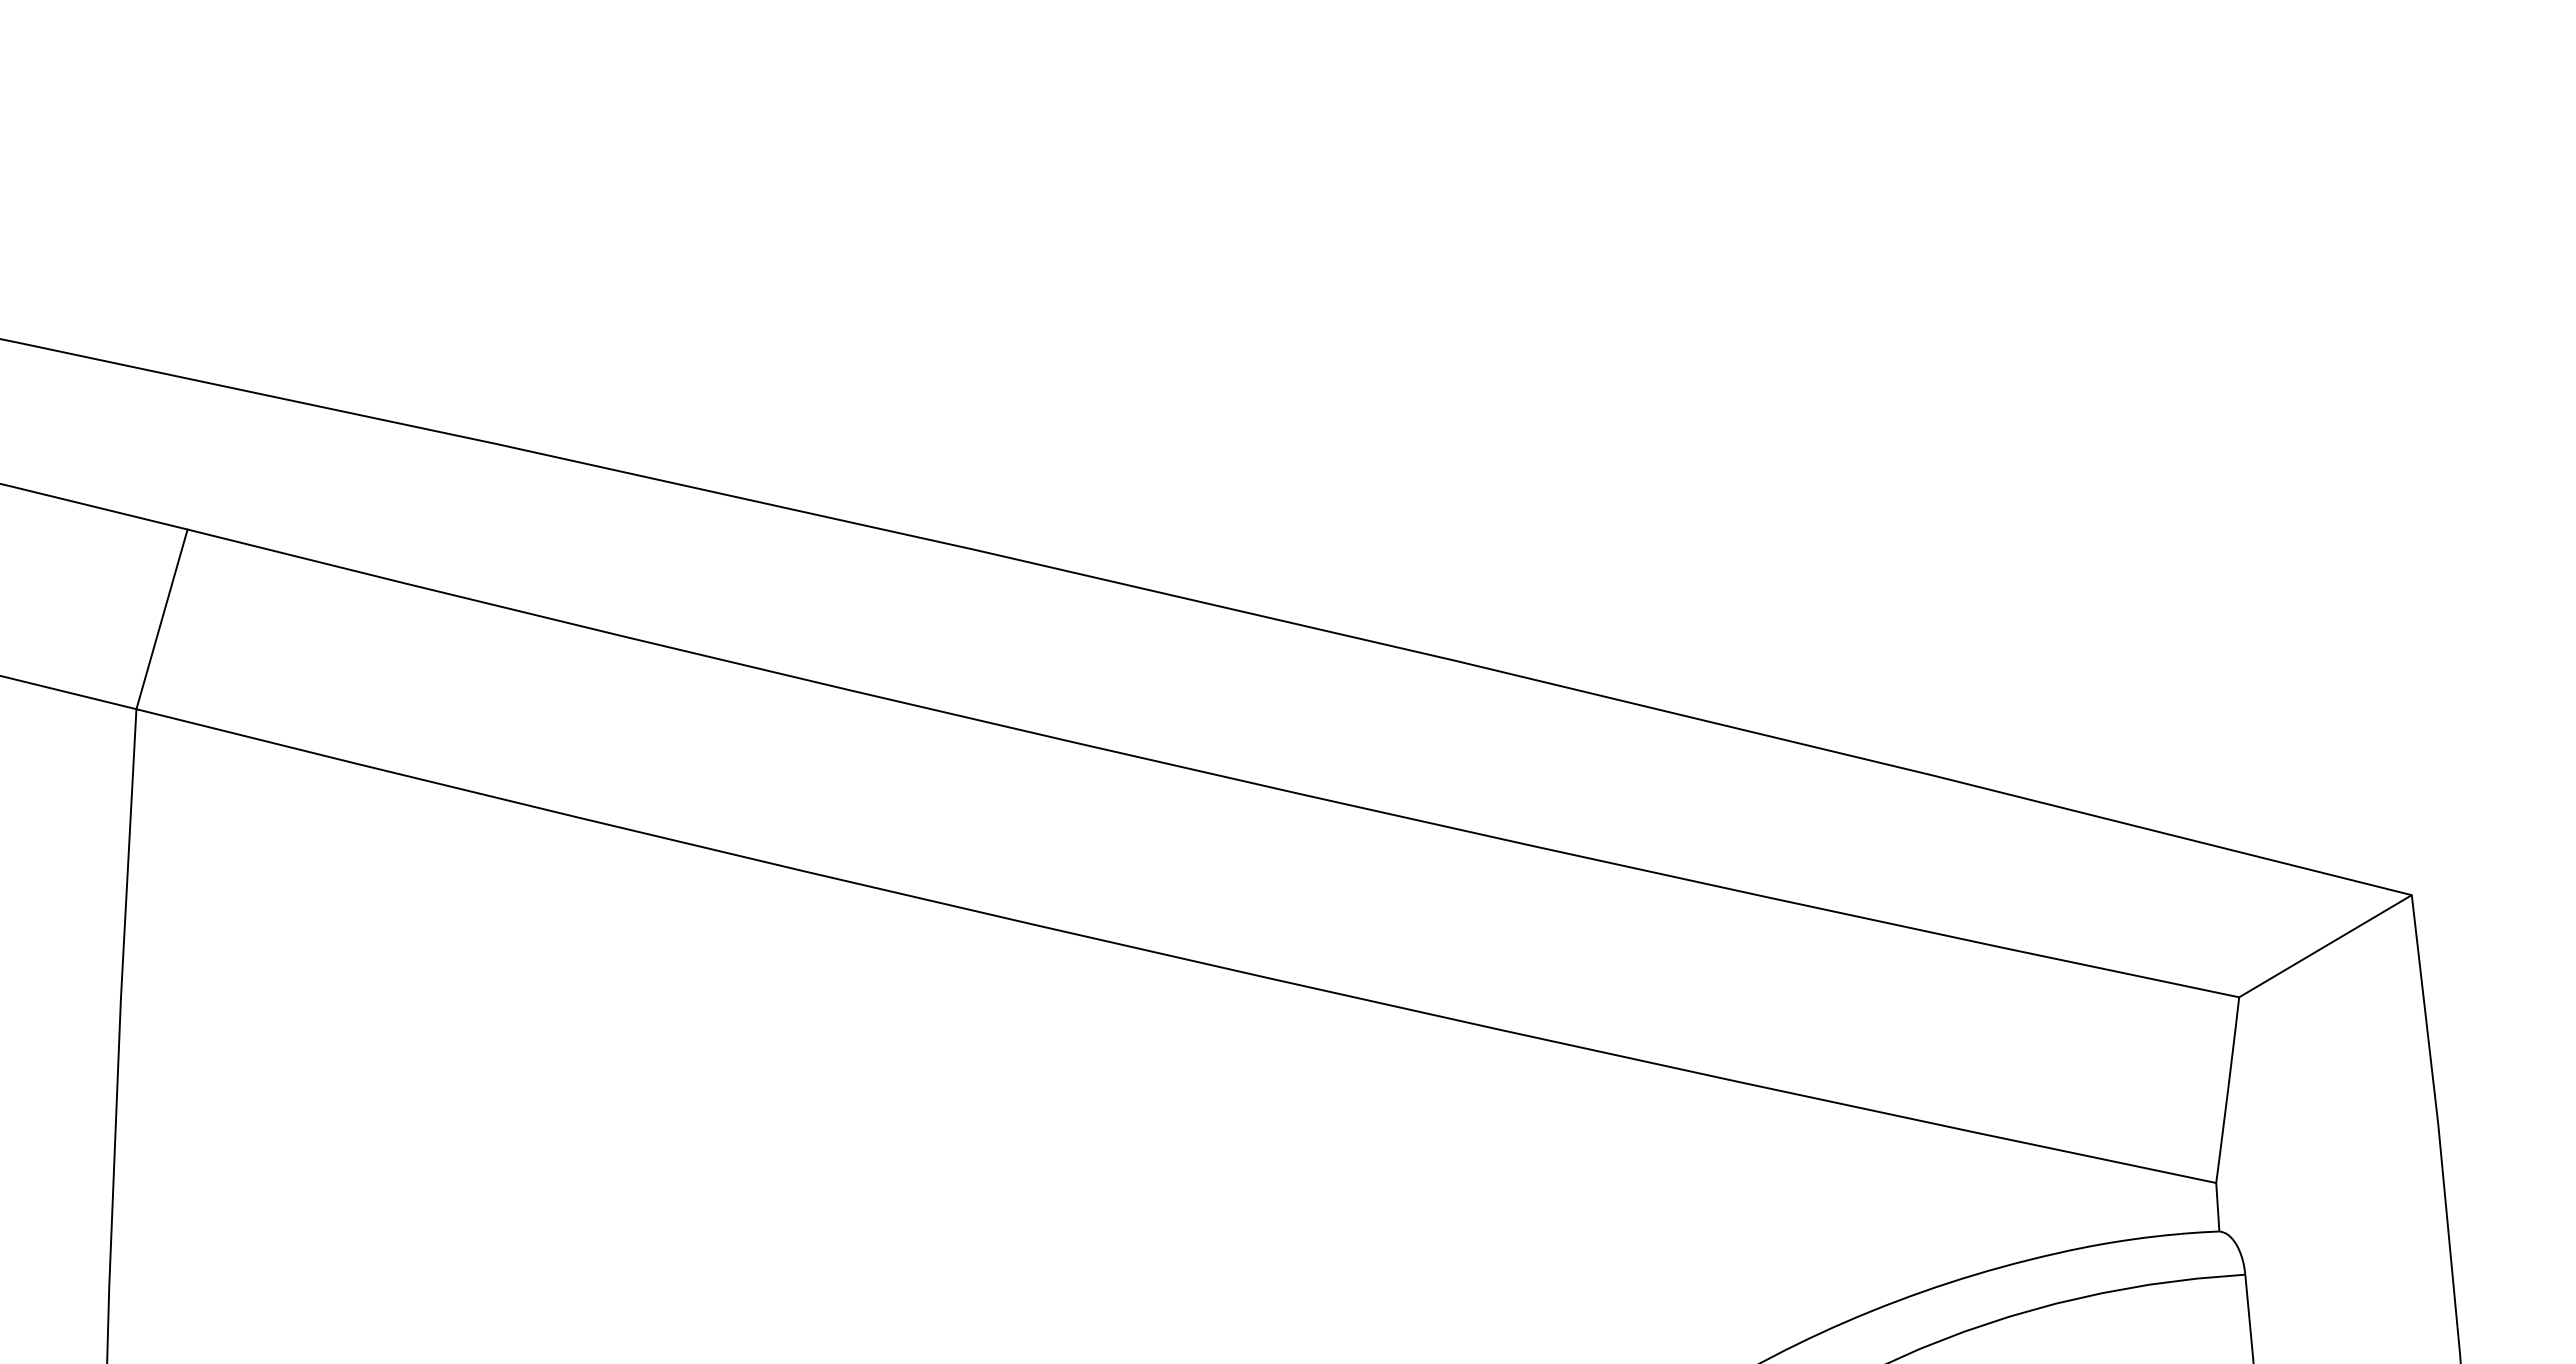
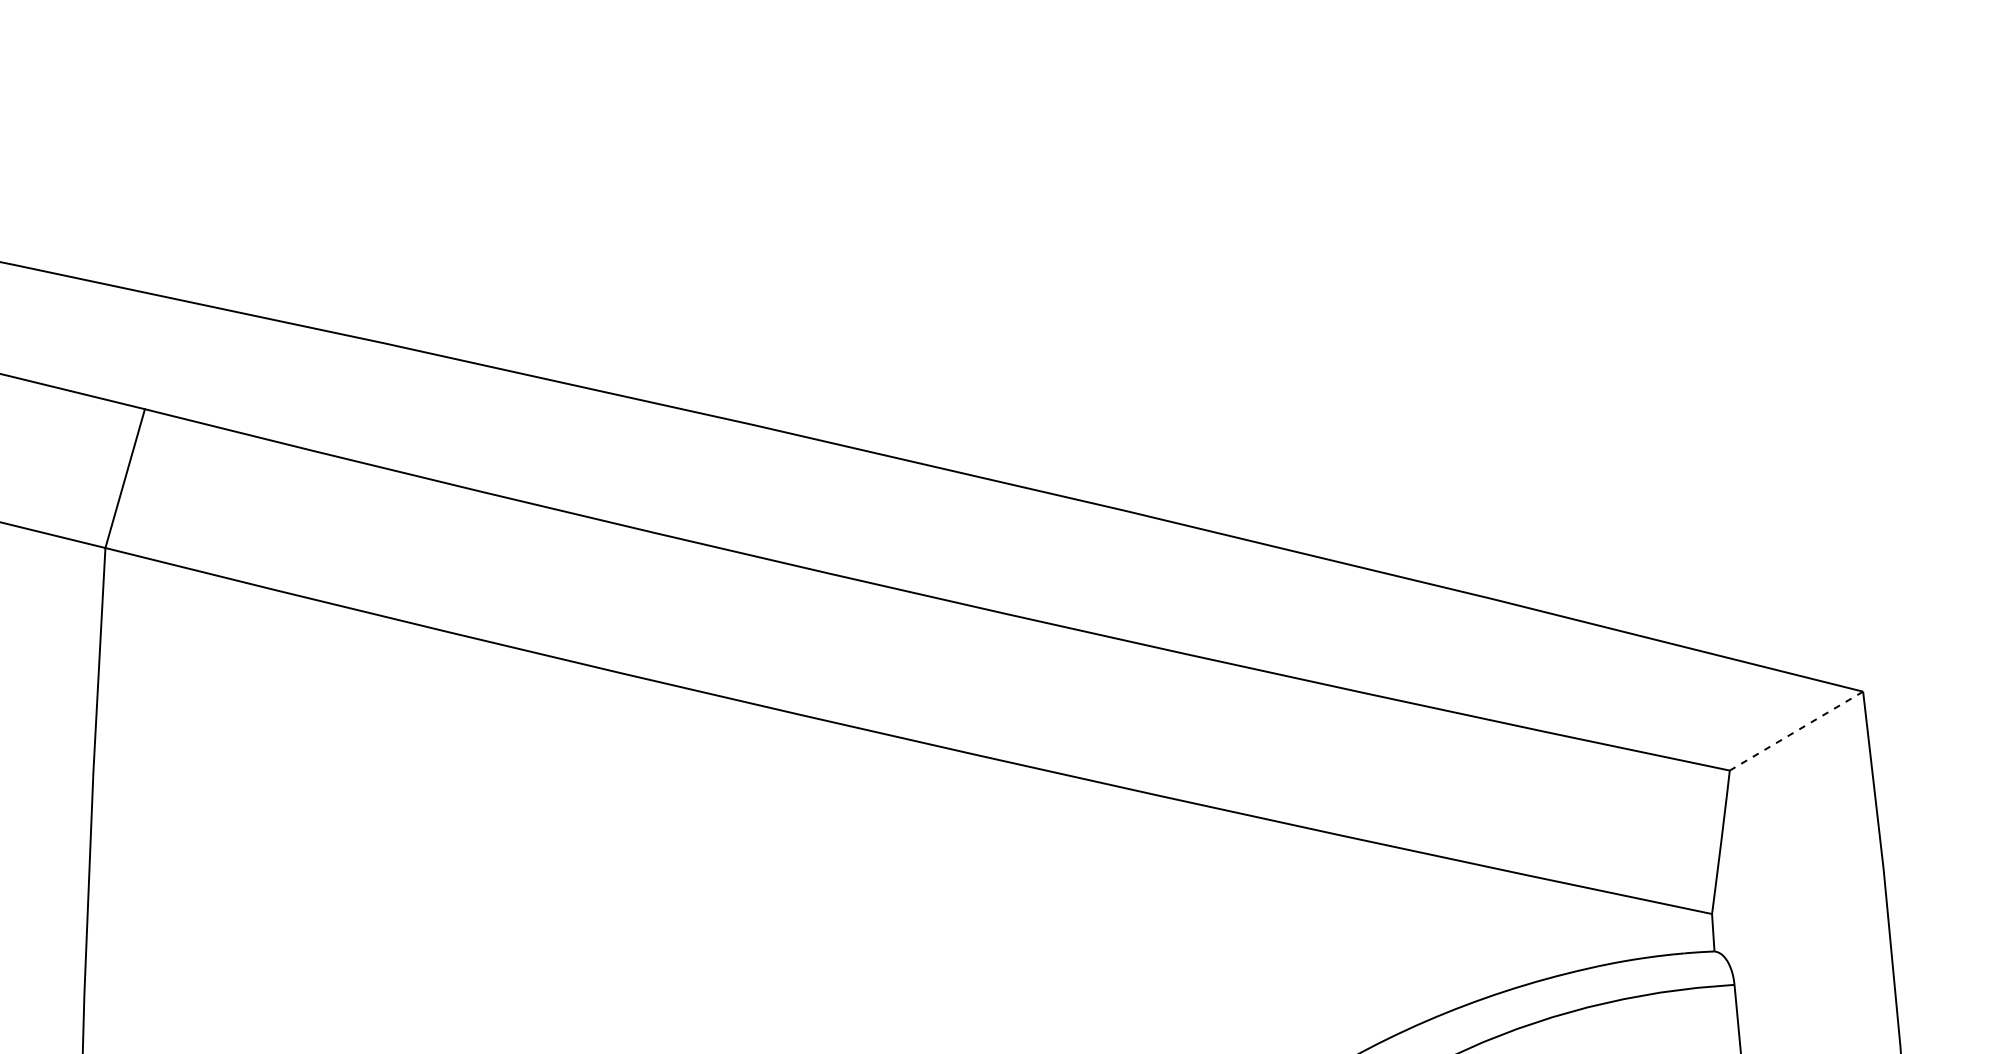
line: (2325, 946) -> (1796, 731), solid -> dashed

